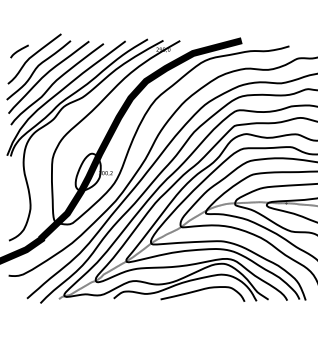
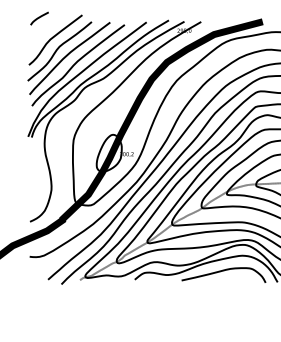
curve: (19, 51) -> (39, 18), moved

